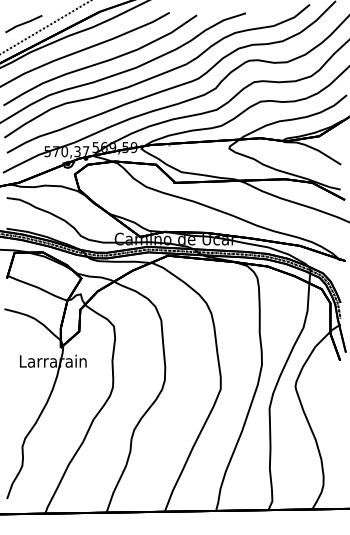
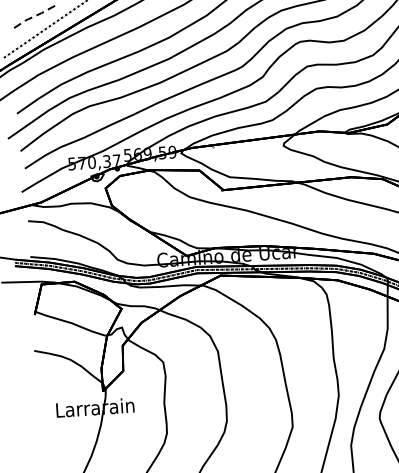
line: (23, 23) -> (33, 16), solid -> dashed

